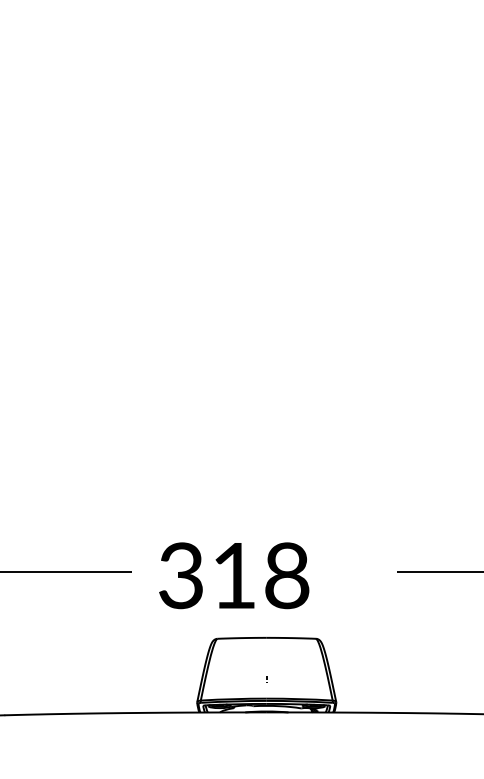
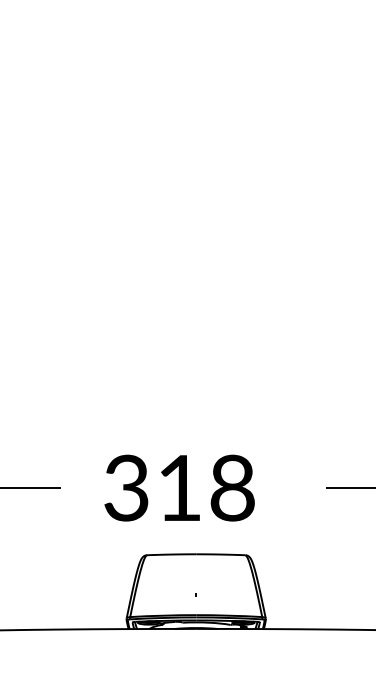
text: (234, 575) -> (179, 487), moved

